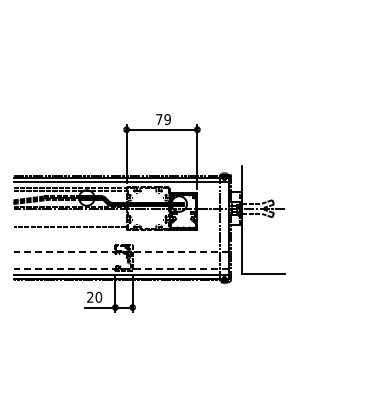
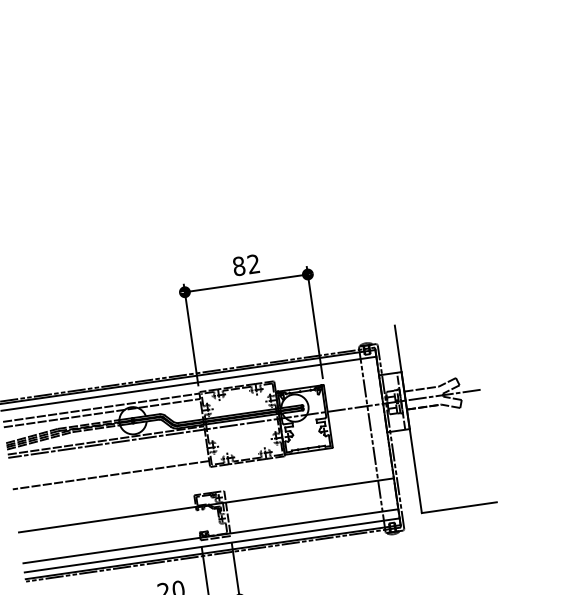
text: (163, 119) -> (246, 265), 79 -> 82
line: (121, 251) -> (206, 505), dashed -> solid
line: (121, 269) -> (211, 536), dashed -> solid

